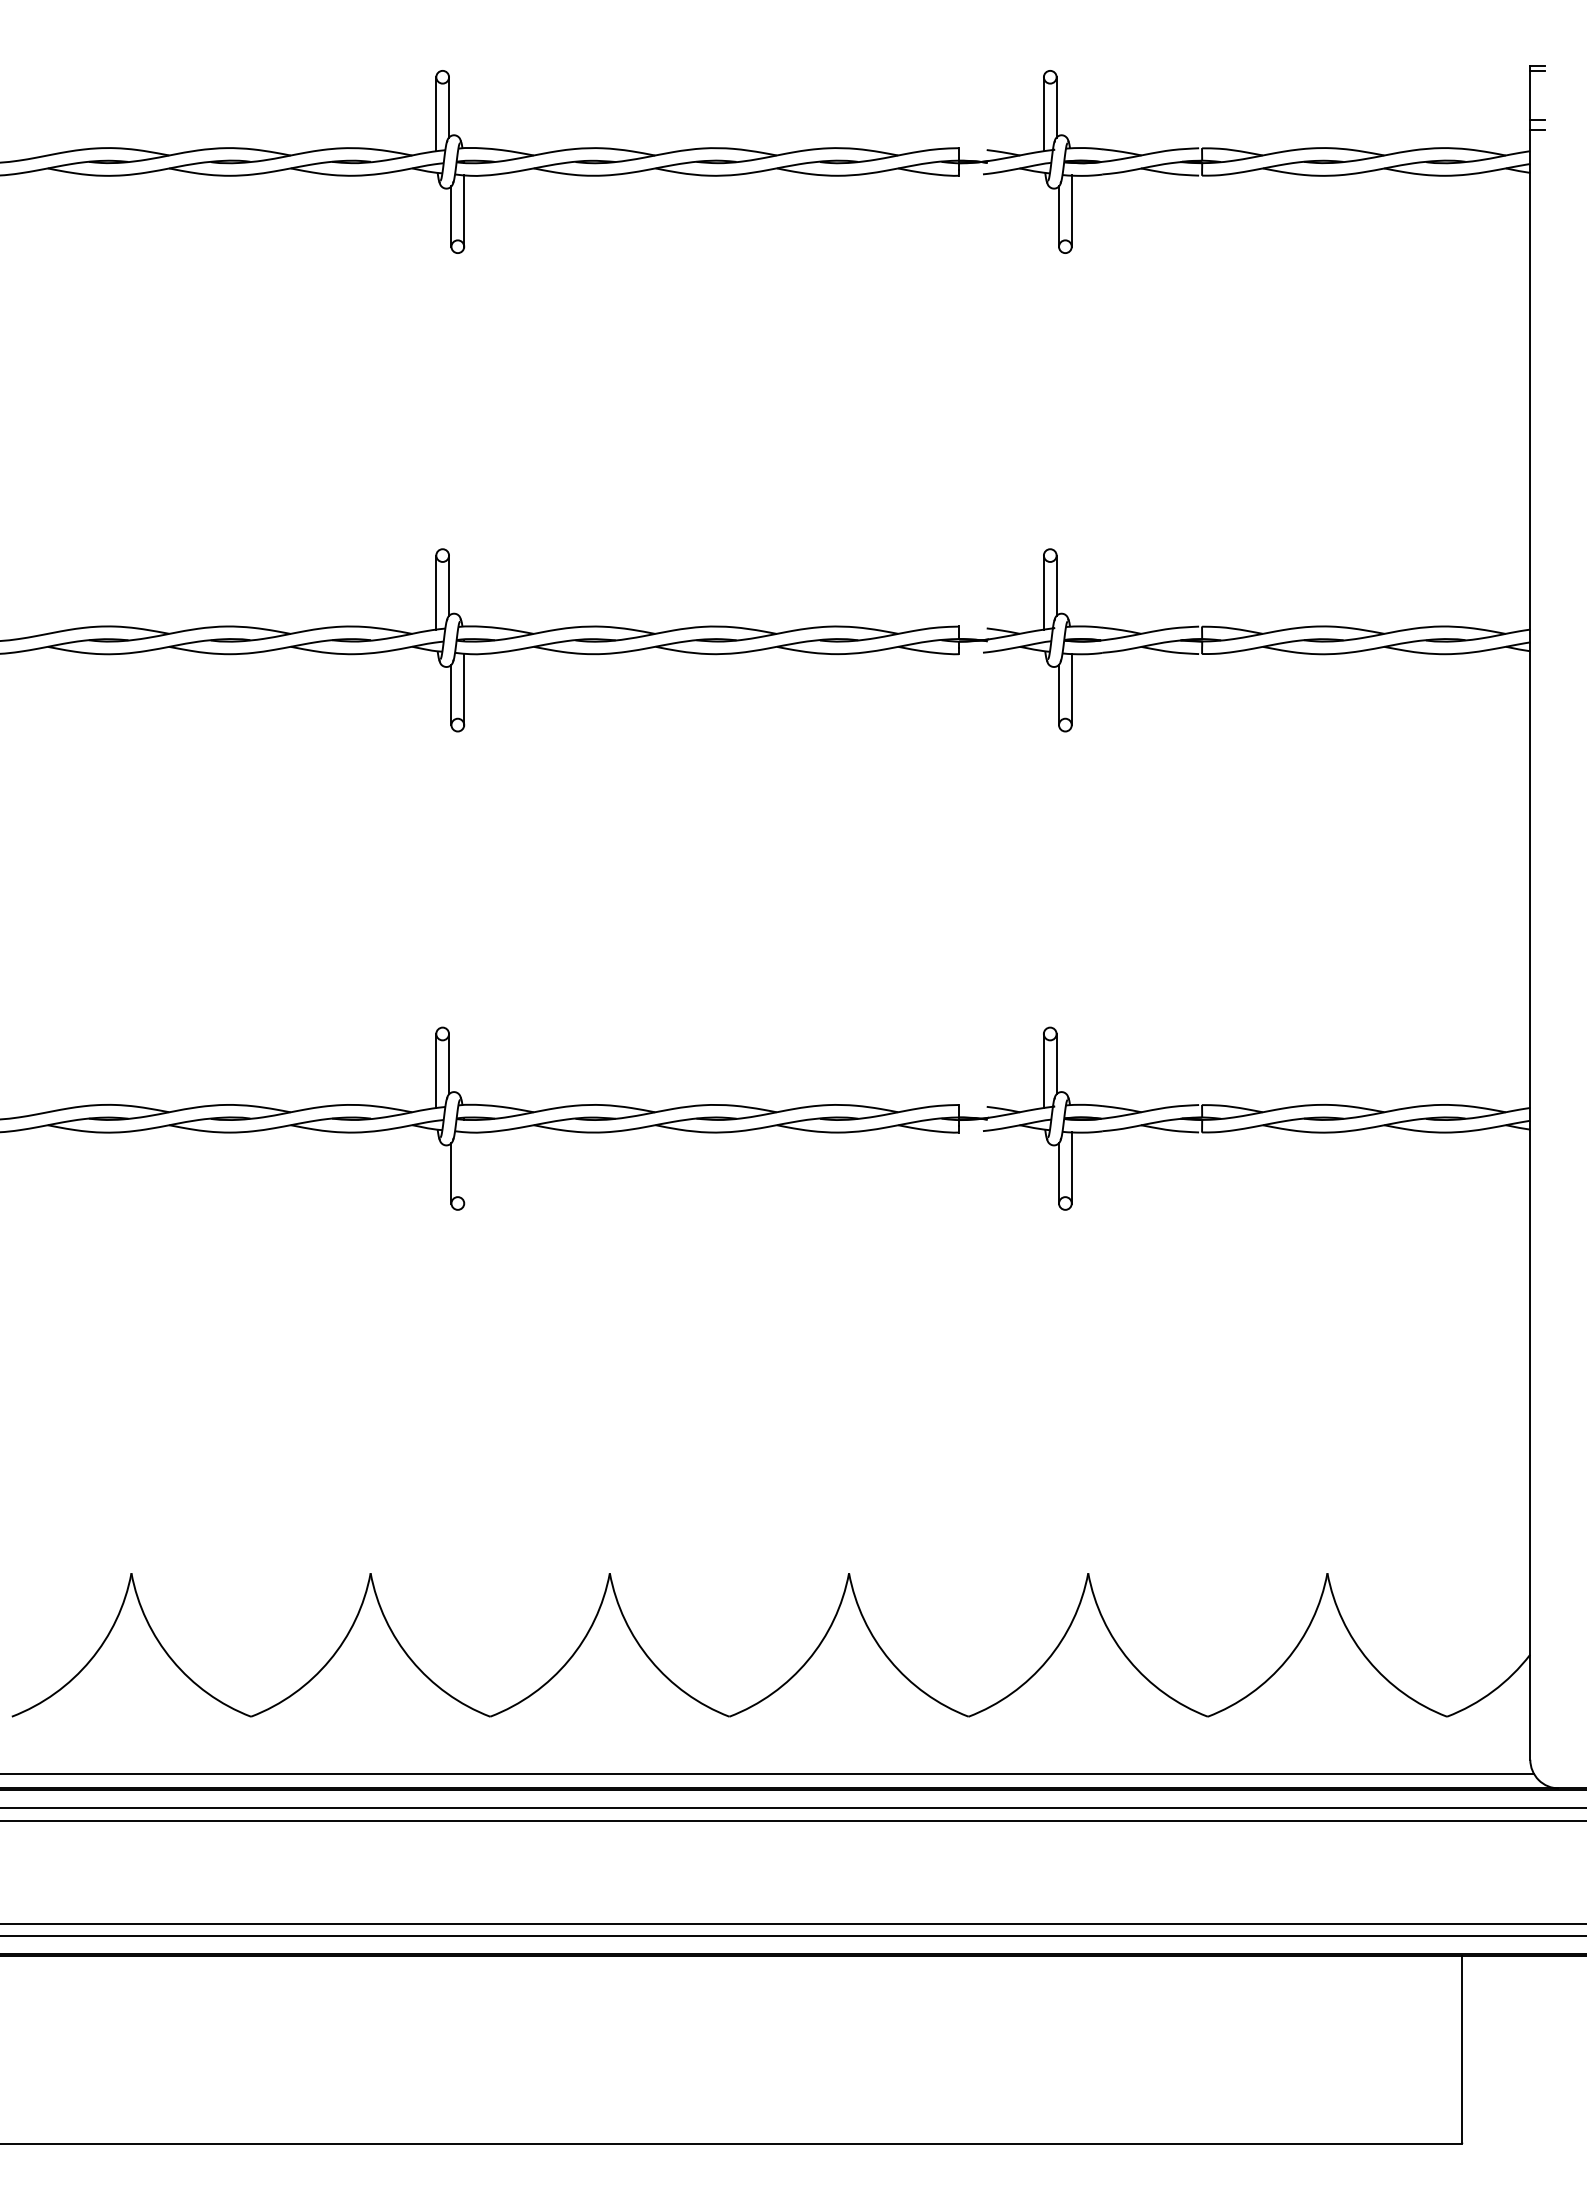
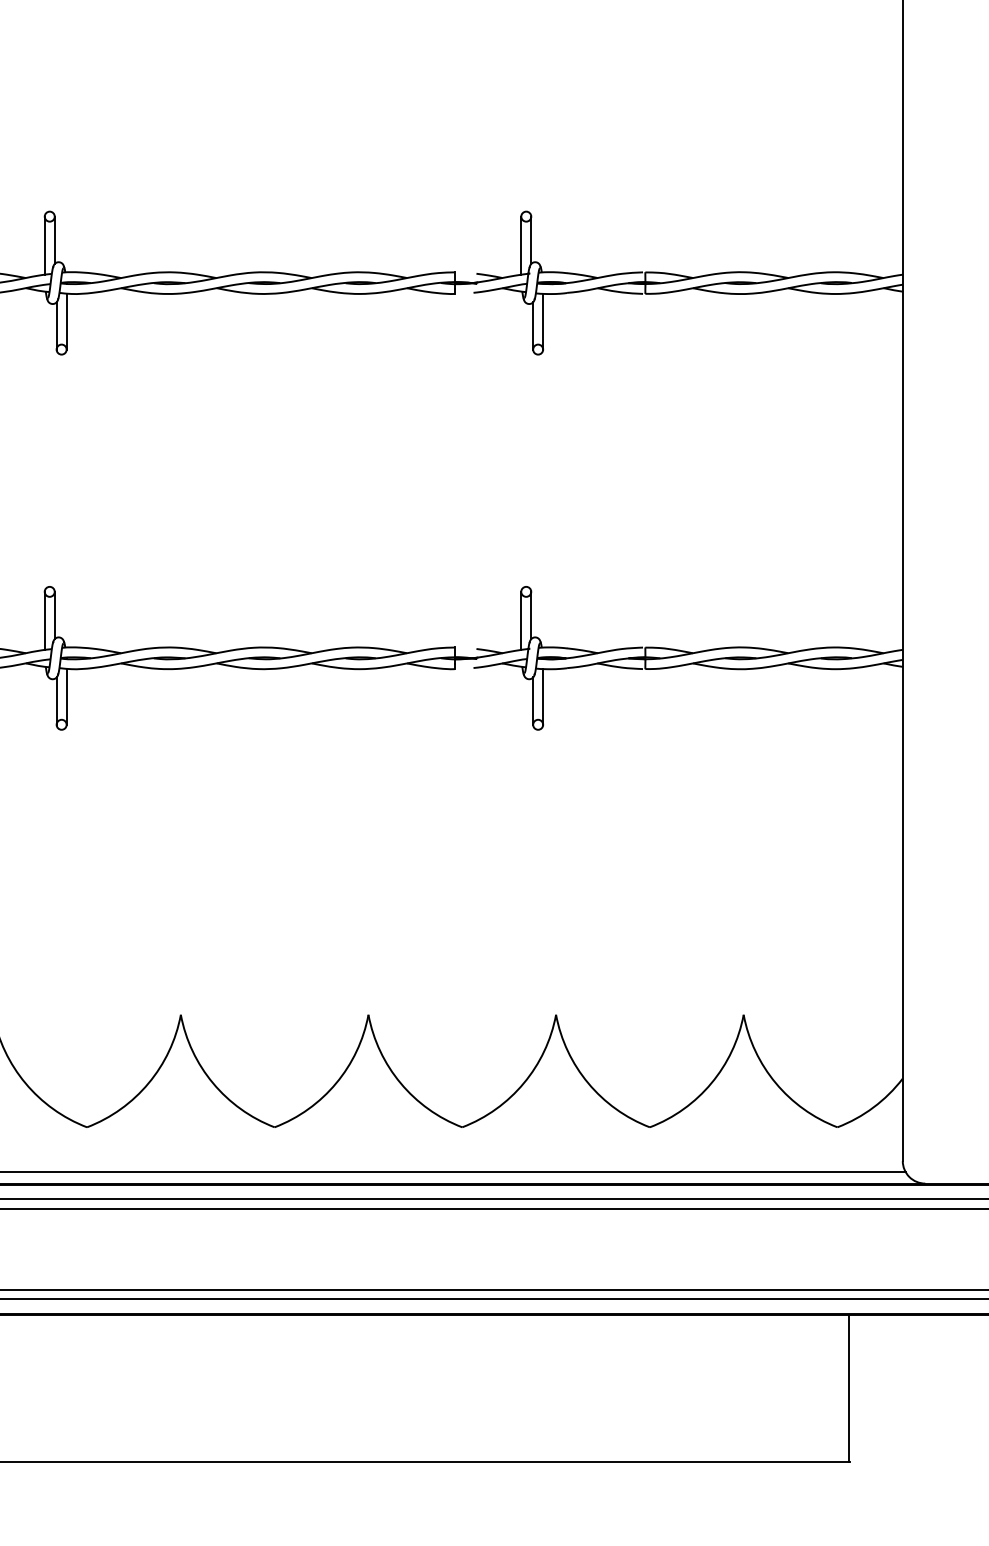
line: (464, 1167) -> (66, 696), added

